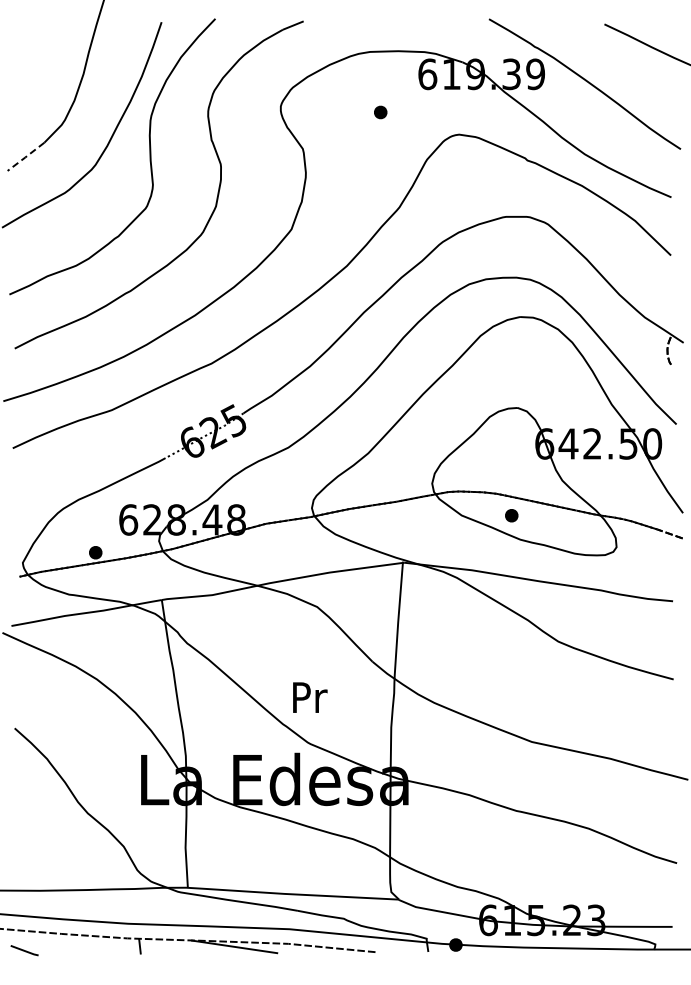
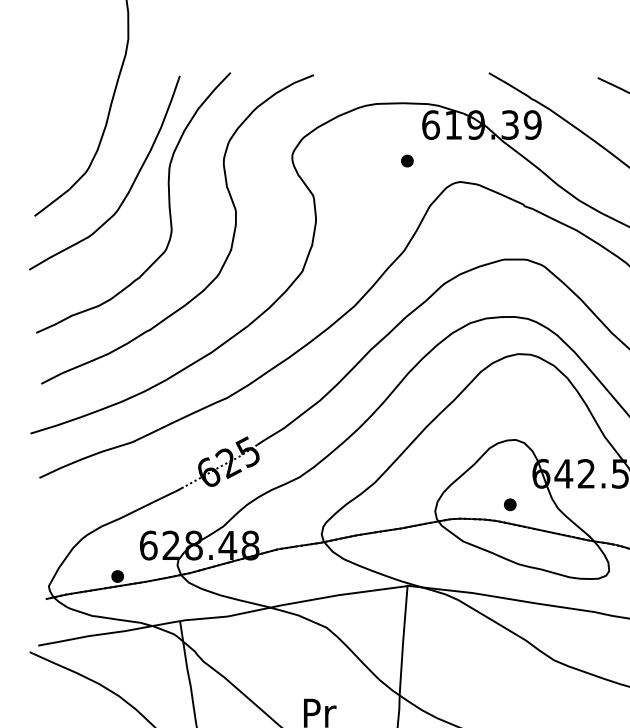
part: (380, 112) -> (407, 161), moved
line: (25, 157) -> (51, 203), dashed -> solid
part: (511, 515) -> (510, 504), moved

